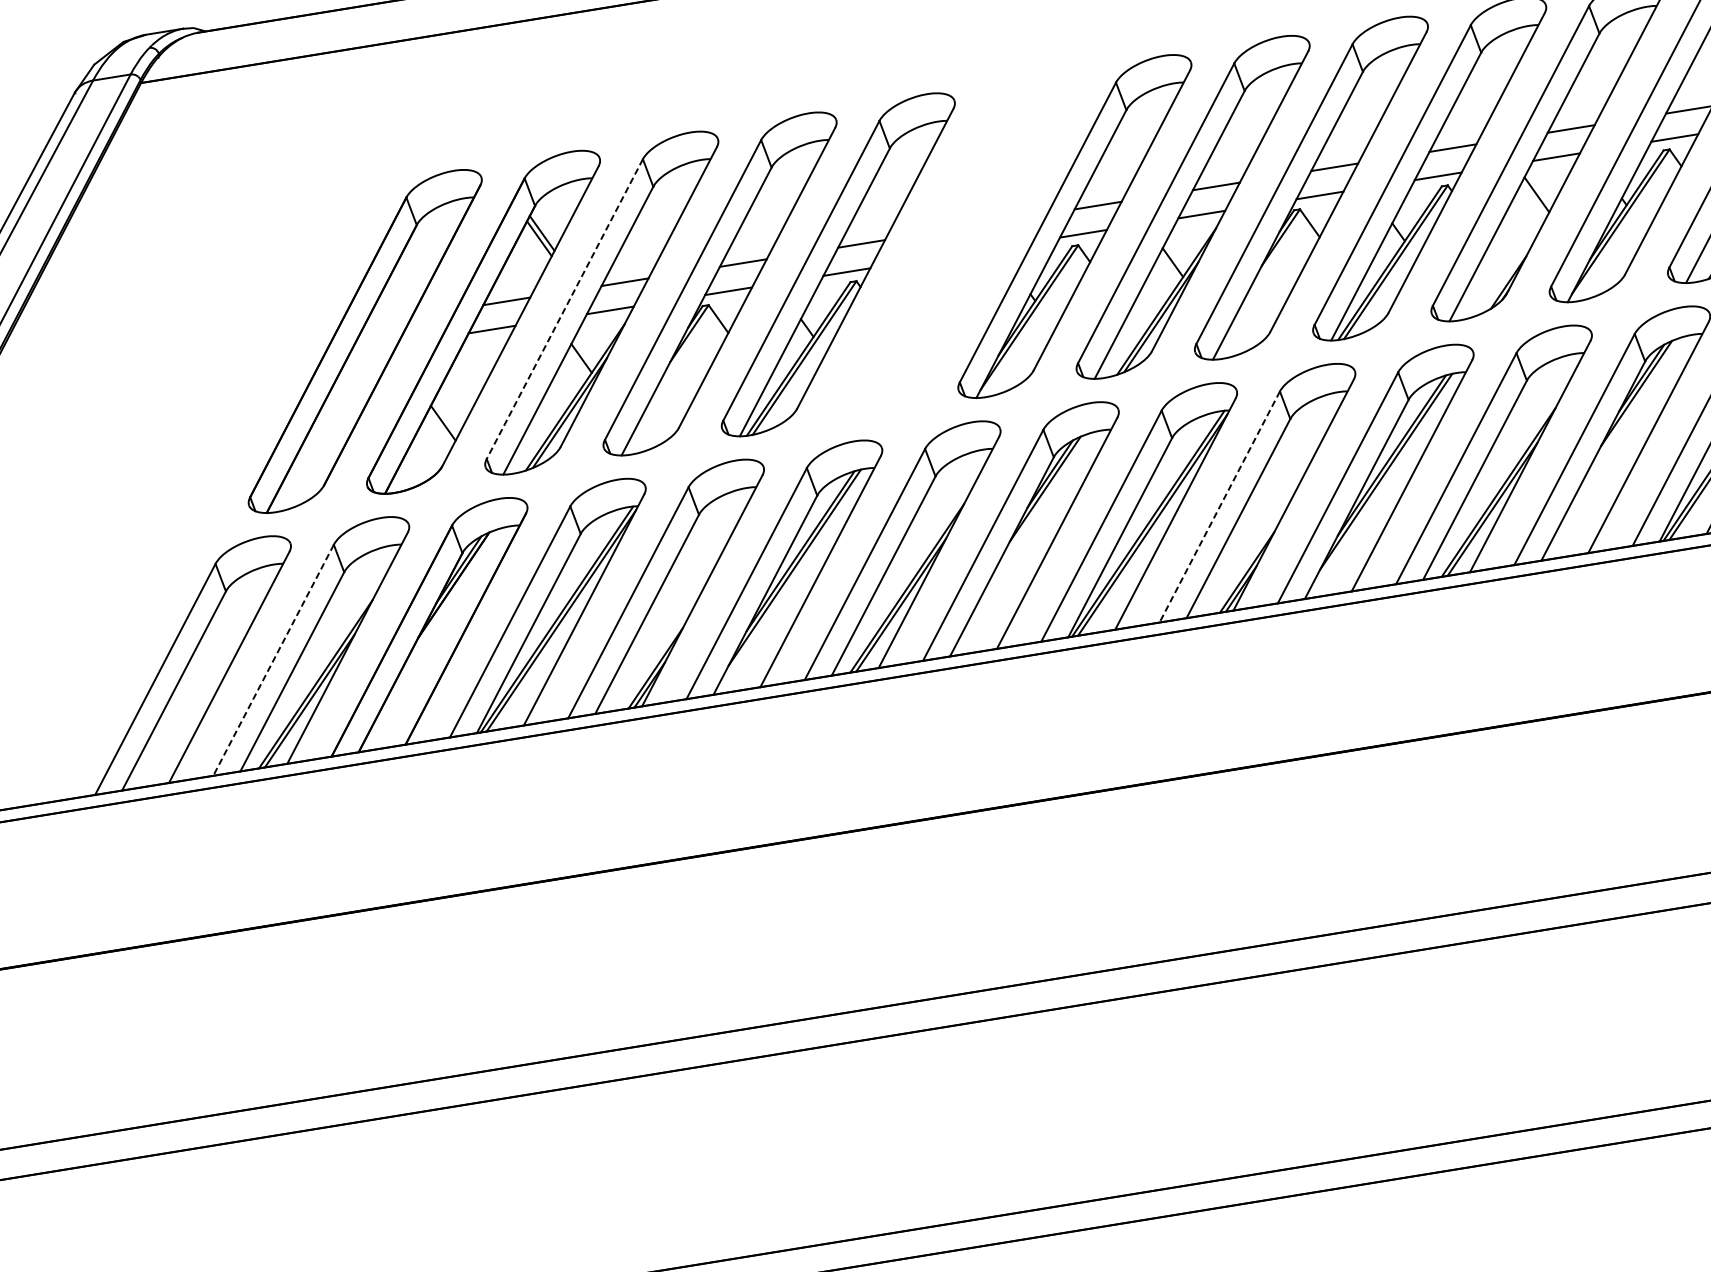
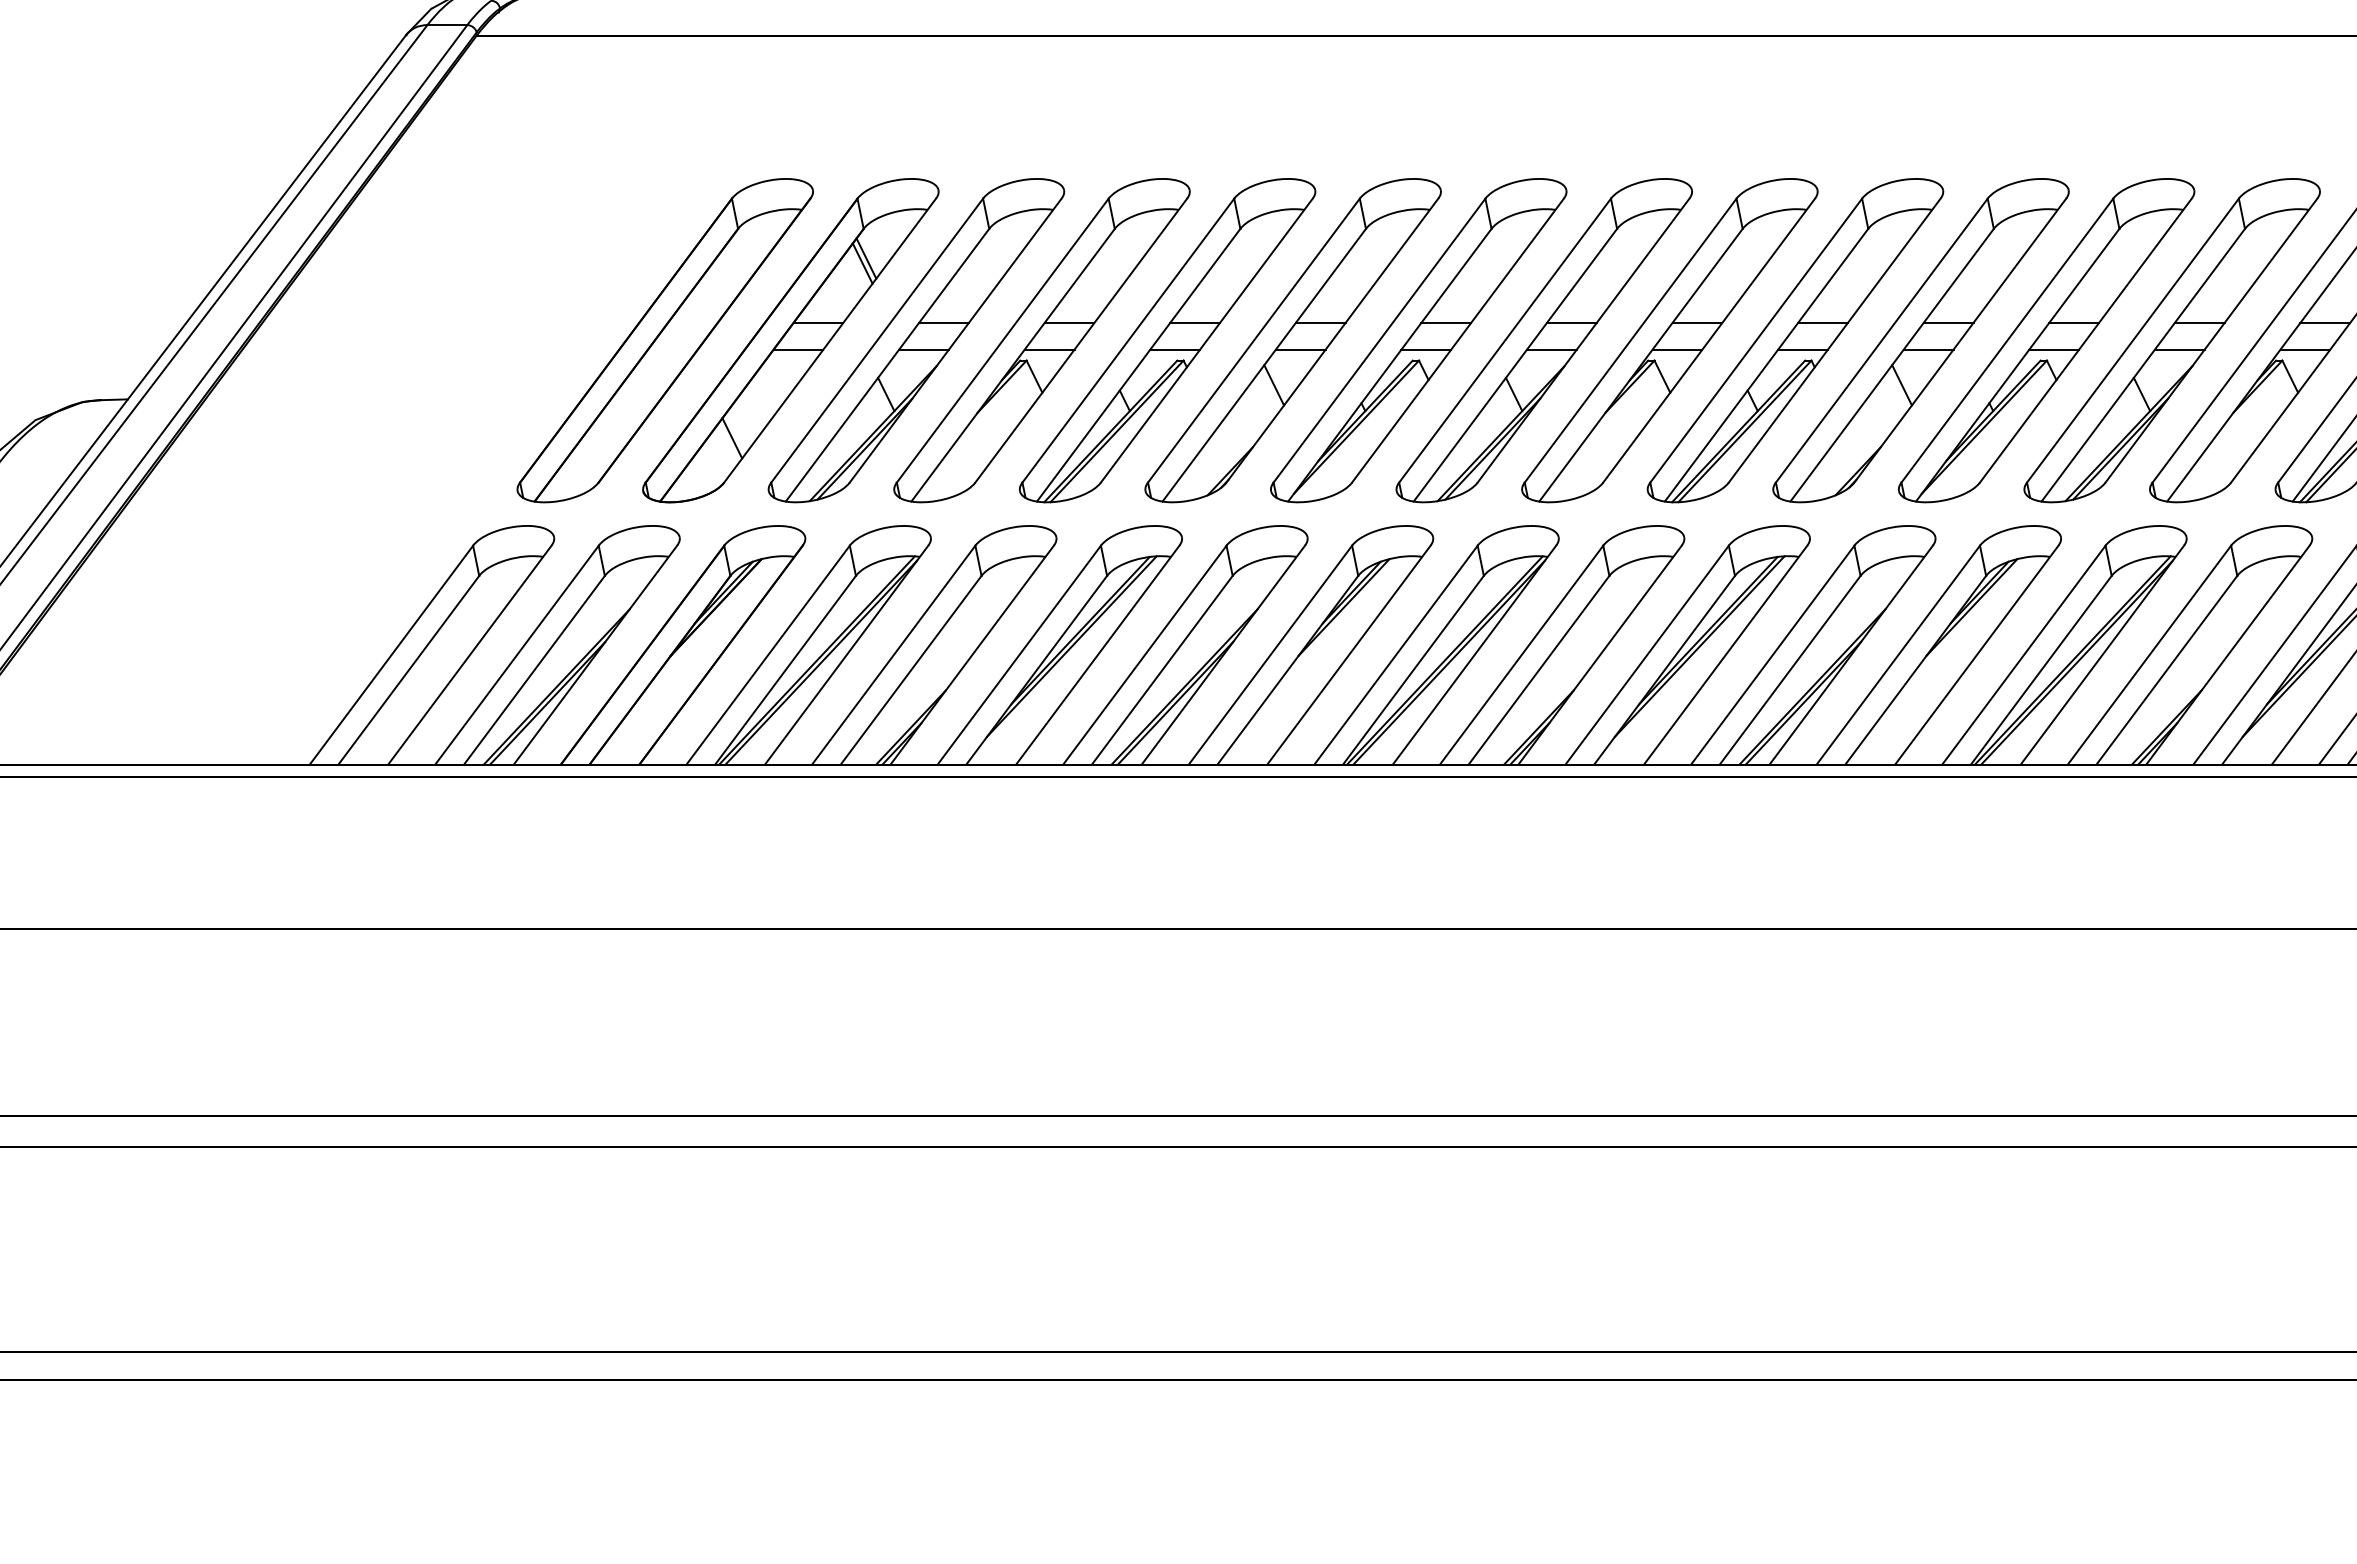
part: (955, 245) -> (1292, 340), added
line: (564, 310) -> (876, 341), dashed -> solid
line: (1219, 507) -> (1521, 655), dashed -> solid
line: (274, 660) -> (517, 655), dashed -> solid

